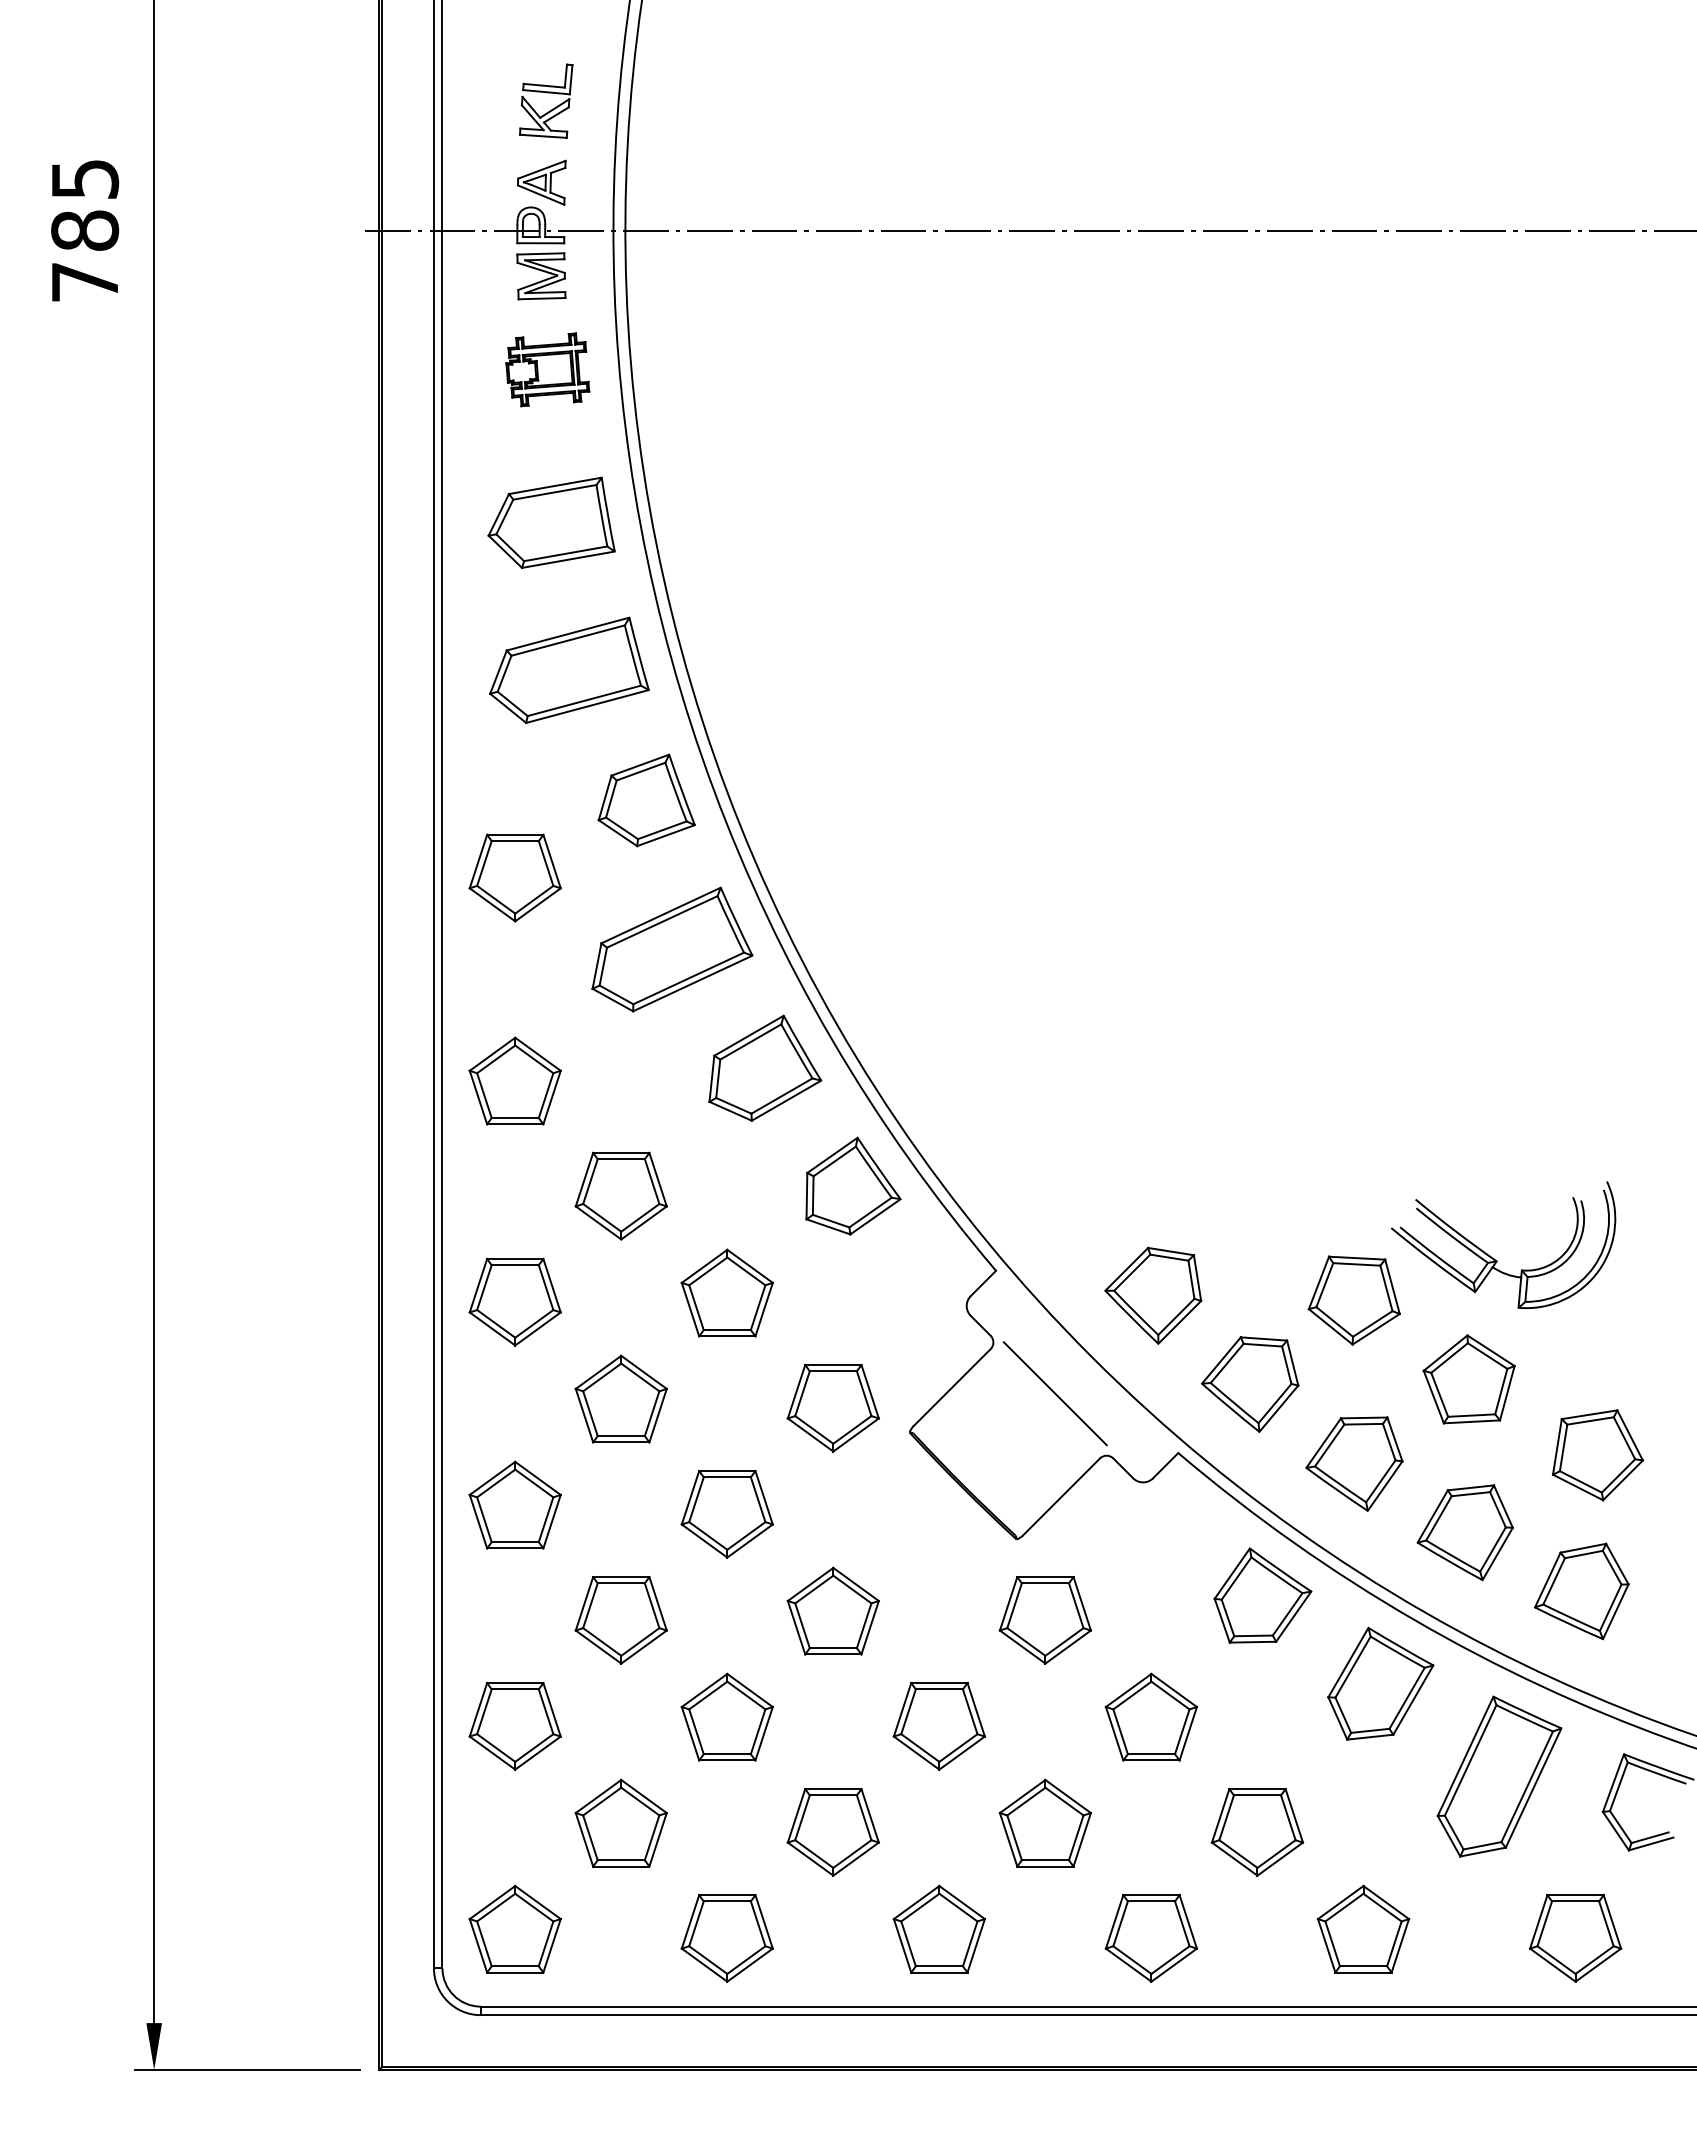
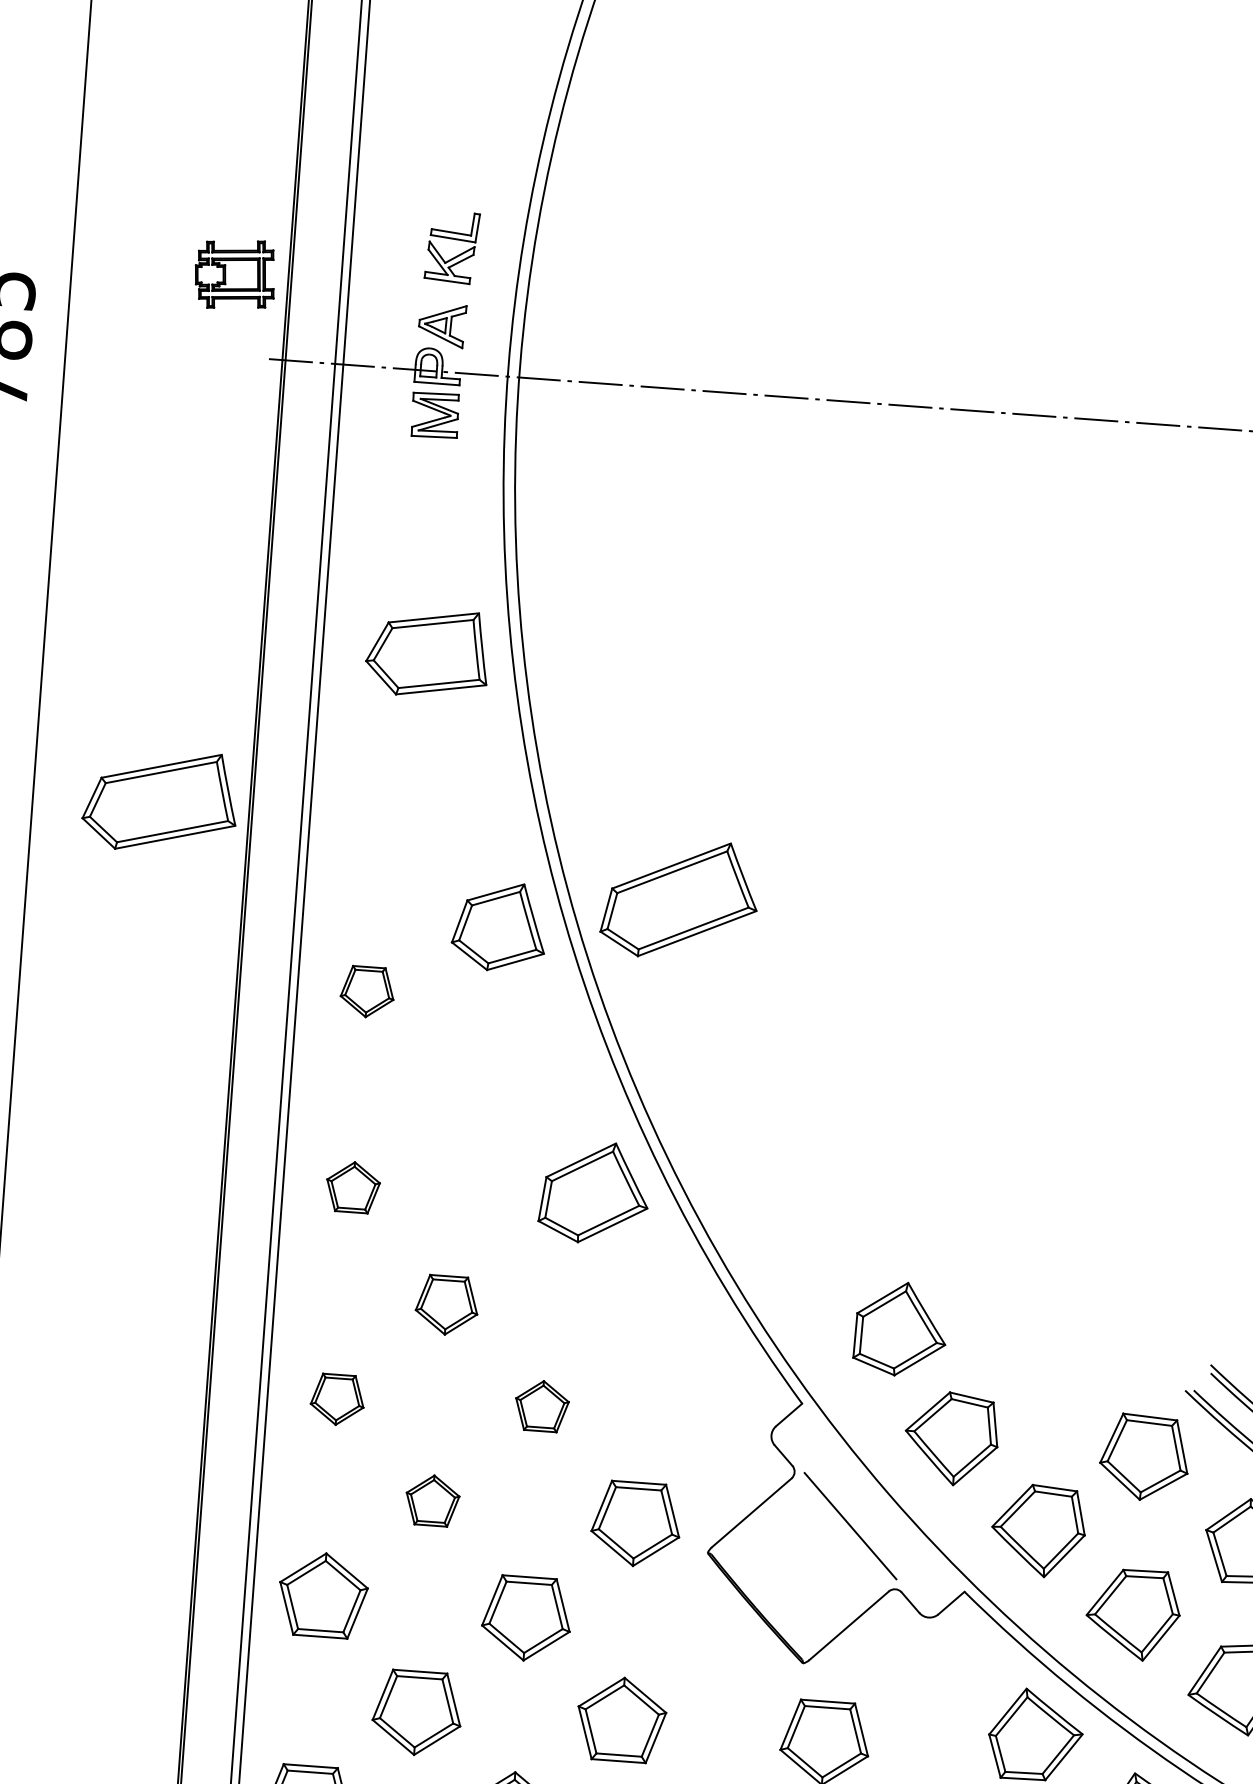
part: (547, 369) -> (234, 274), moved
part: (569, 669) -> (160, 800), moved
part: (514, 877) -> (366, 991), size x0.6
part: (672, 949) -> (680, 899), moved
part: (514, 1080) -> (352, 1186), size x0.6
part: (853, 1185) -> (900, 1328), moved
part: (620, 1195) -> (446, 1304), size x0.7
part: (726, 1292) -> (541, 1405), size x0.6
part: (514, 1301) -> (336, 1399), size x0.6
part: (620, 1398) -> (432, 1499), size x0.6

